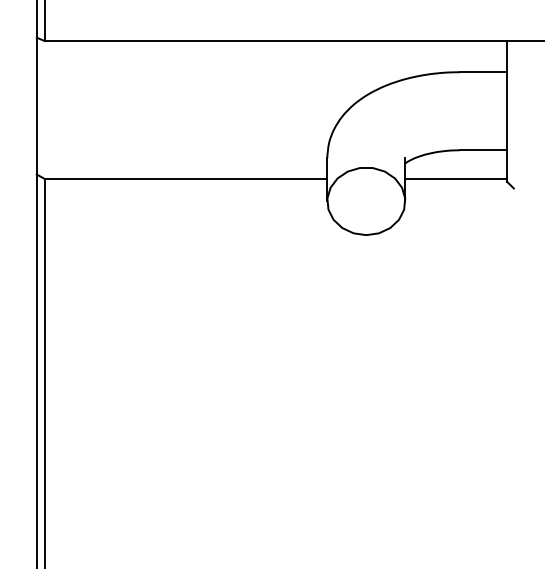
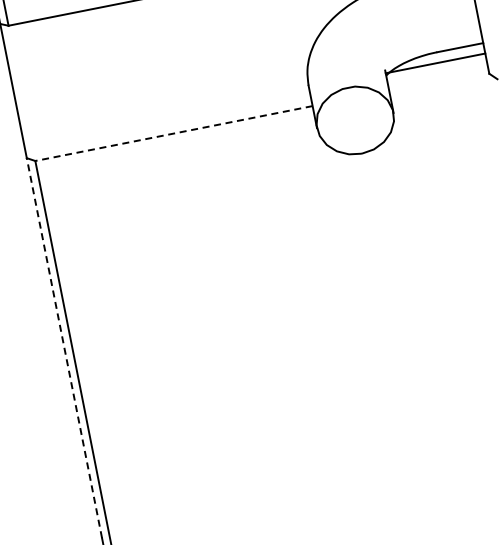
line: (185, 178) -> (173, 133), solid -> dashed
line: (455, 178) -> (434, 63), moved
line: (36, 368) -> (64, 348), solid -> dashed

